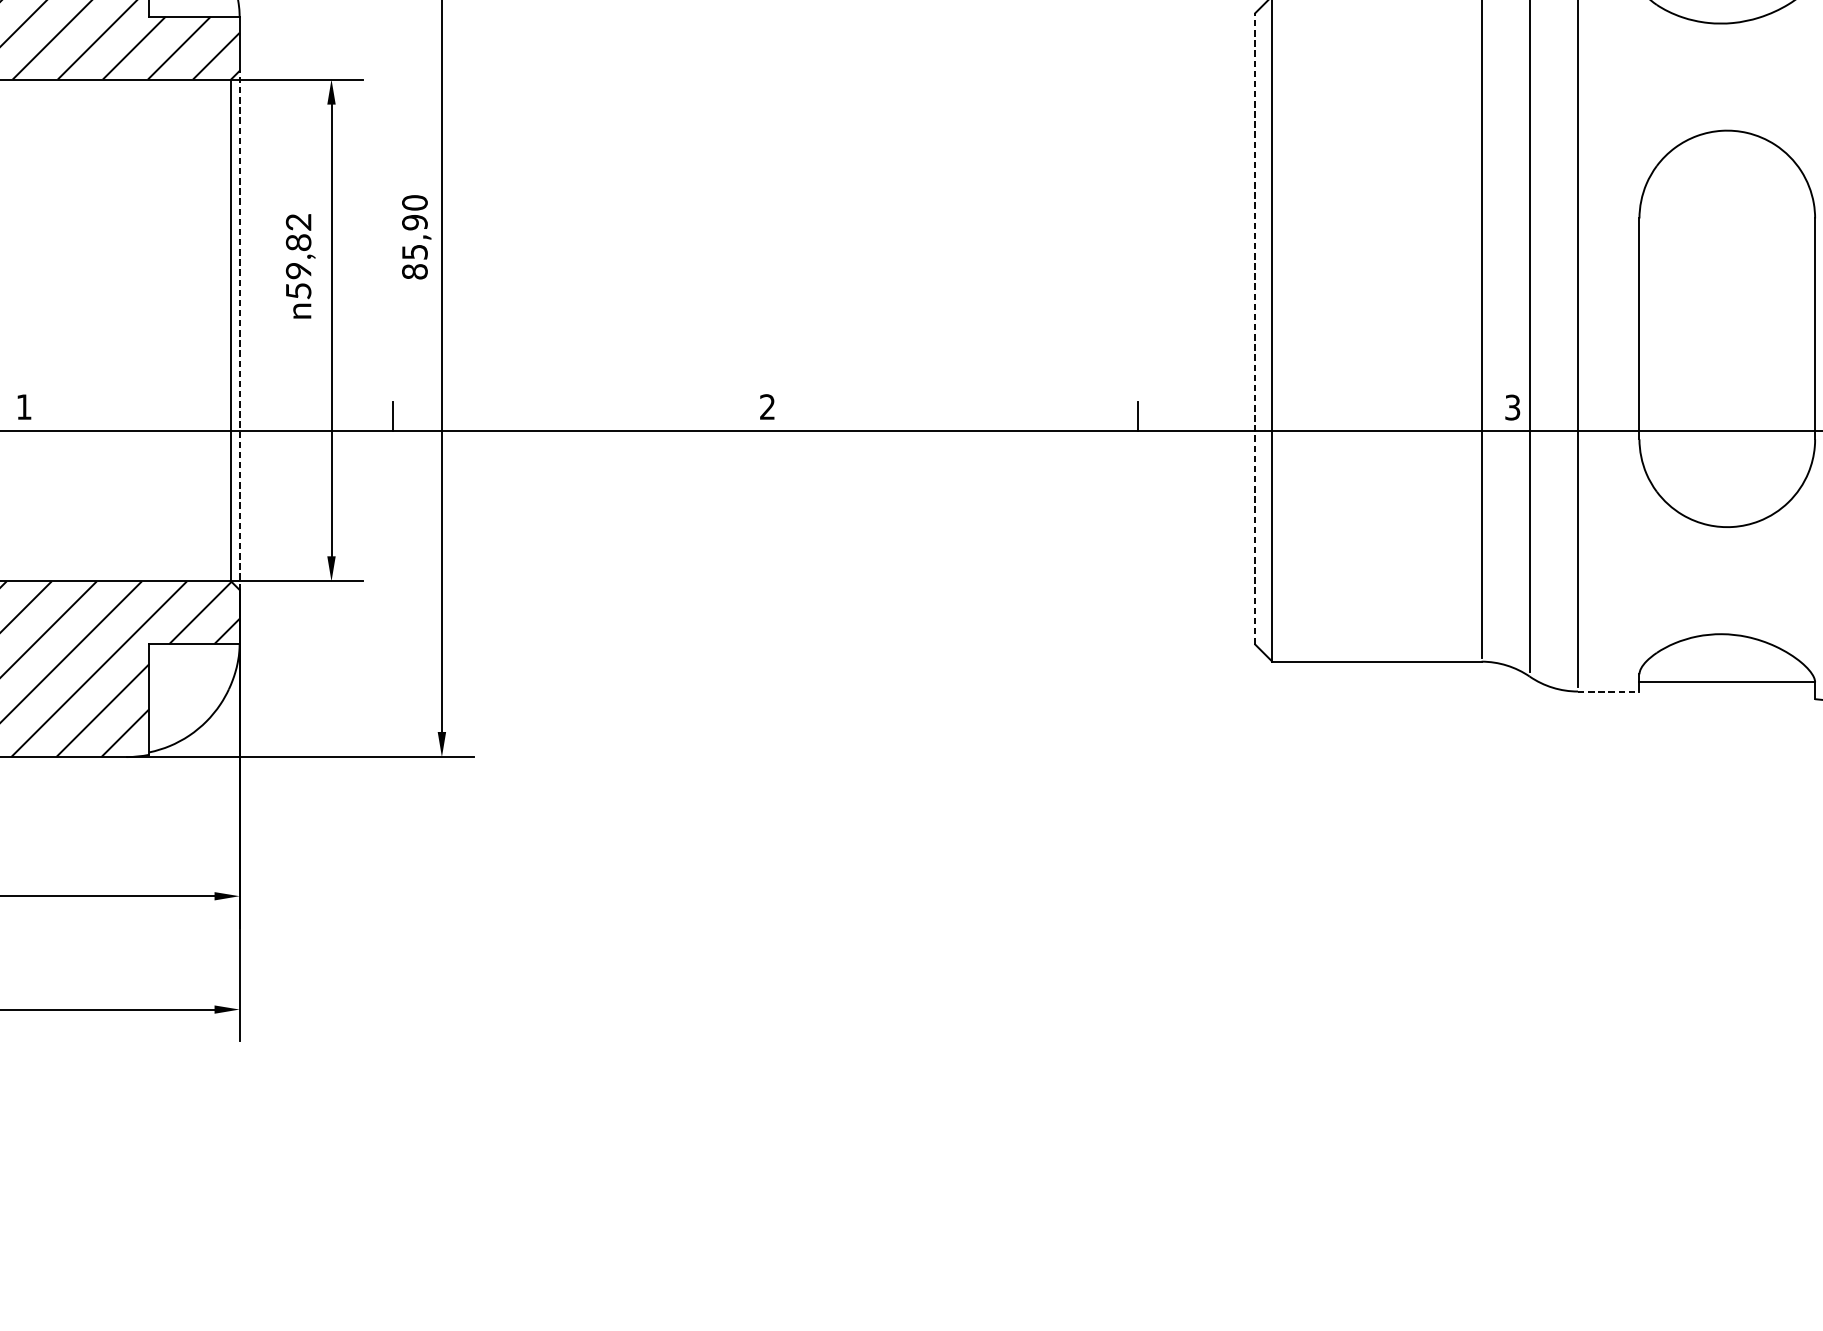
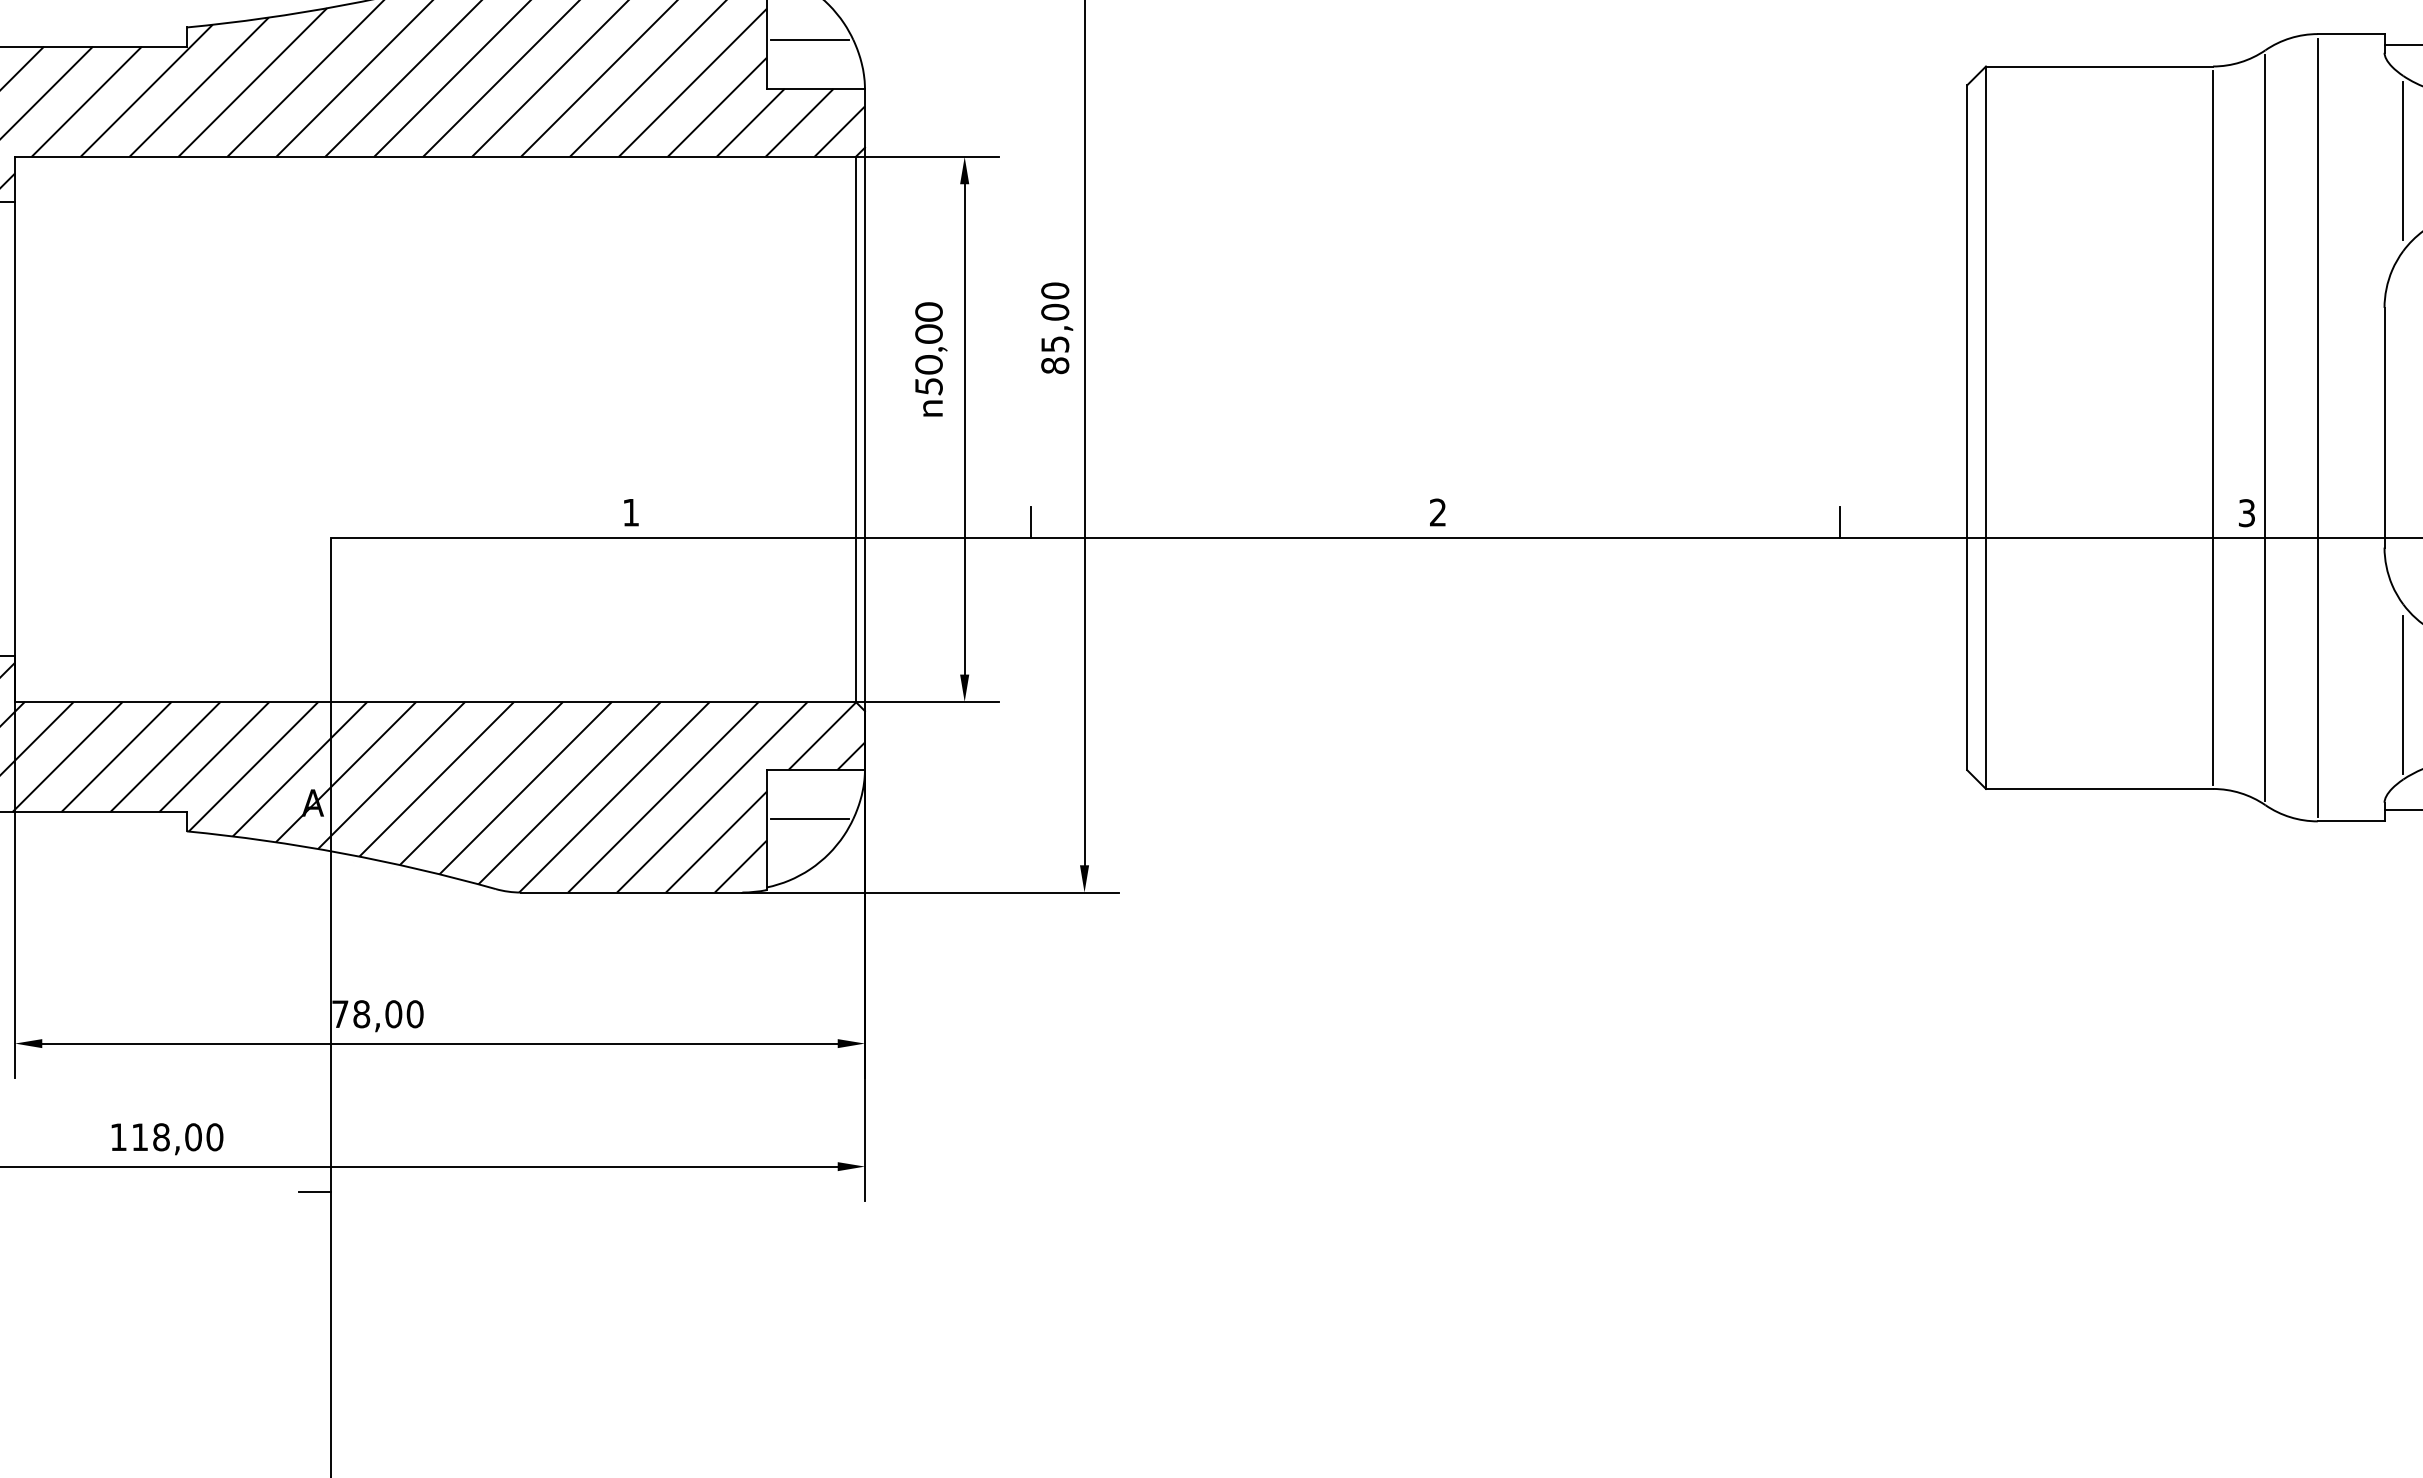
line: (1656, 82) -> (2403, 160), added
text: (415, 221) -> (1055, 311), 85,90 -> 85,00
text: (298, 246) -> (928, 338), 59,82 -> 50,00
line: (1255, 328) -> (1967, 427), dashed -> solid
line: (239, 330) -> (864, 429), dashed -> solid
line: (1656, 574) -> (2403, 694), added
line: (189, 688) -> (810, 818), added
line: (1609, 691) -> (2351, 821), dashed -> solid

